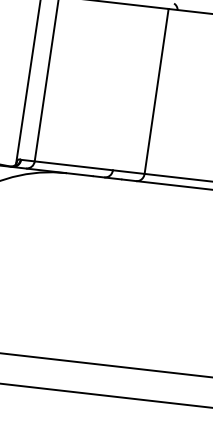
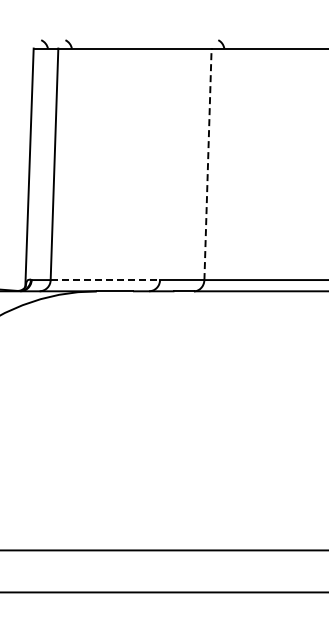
line: (156, 91) -> (208, 164), solid -> dashed
line: (73, 166) -> (105, 280), solid -> dashed

